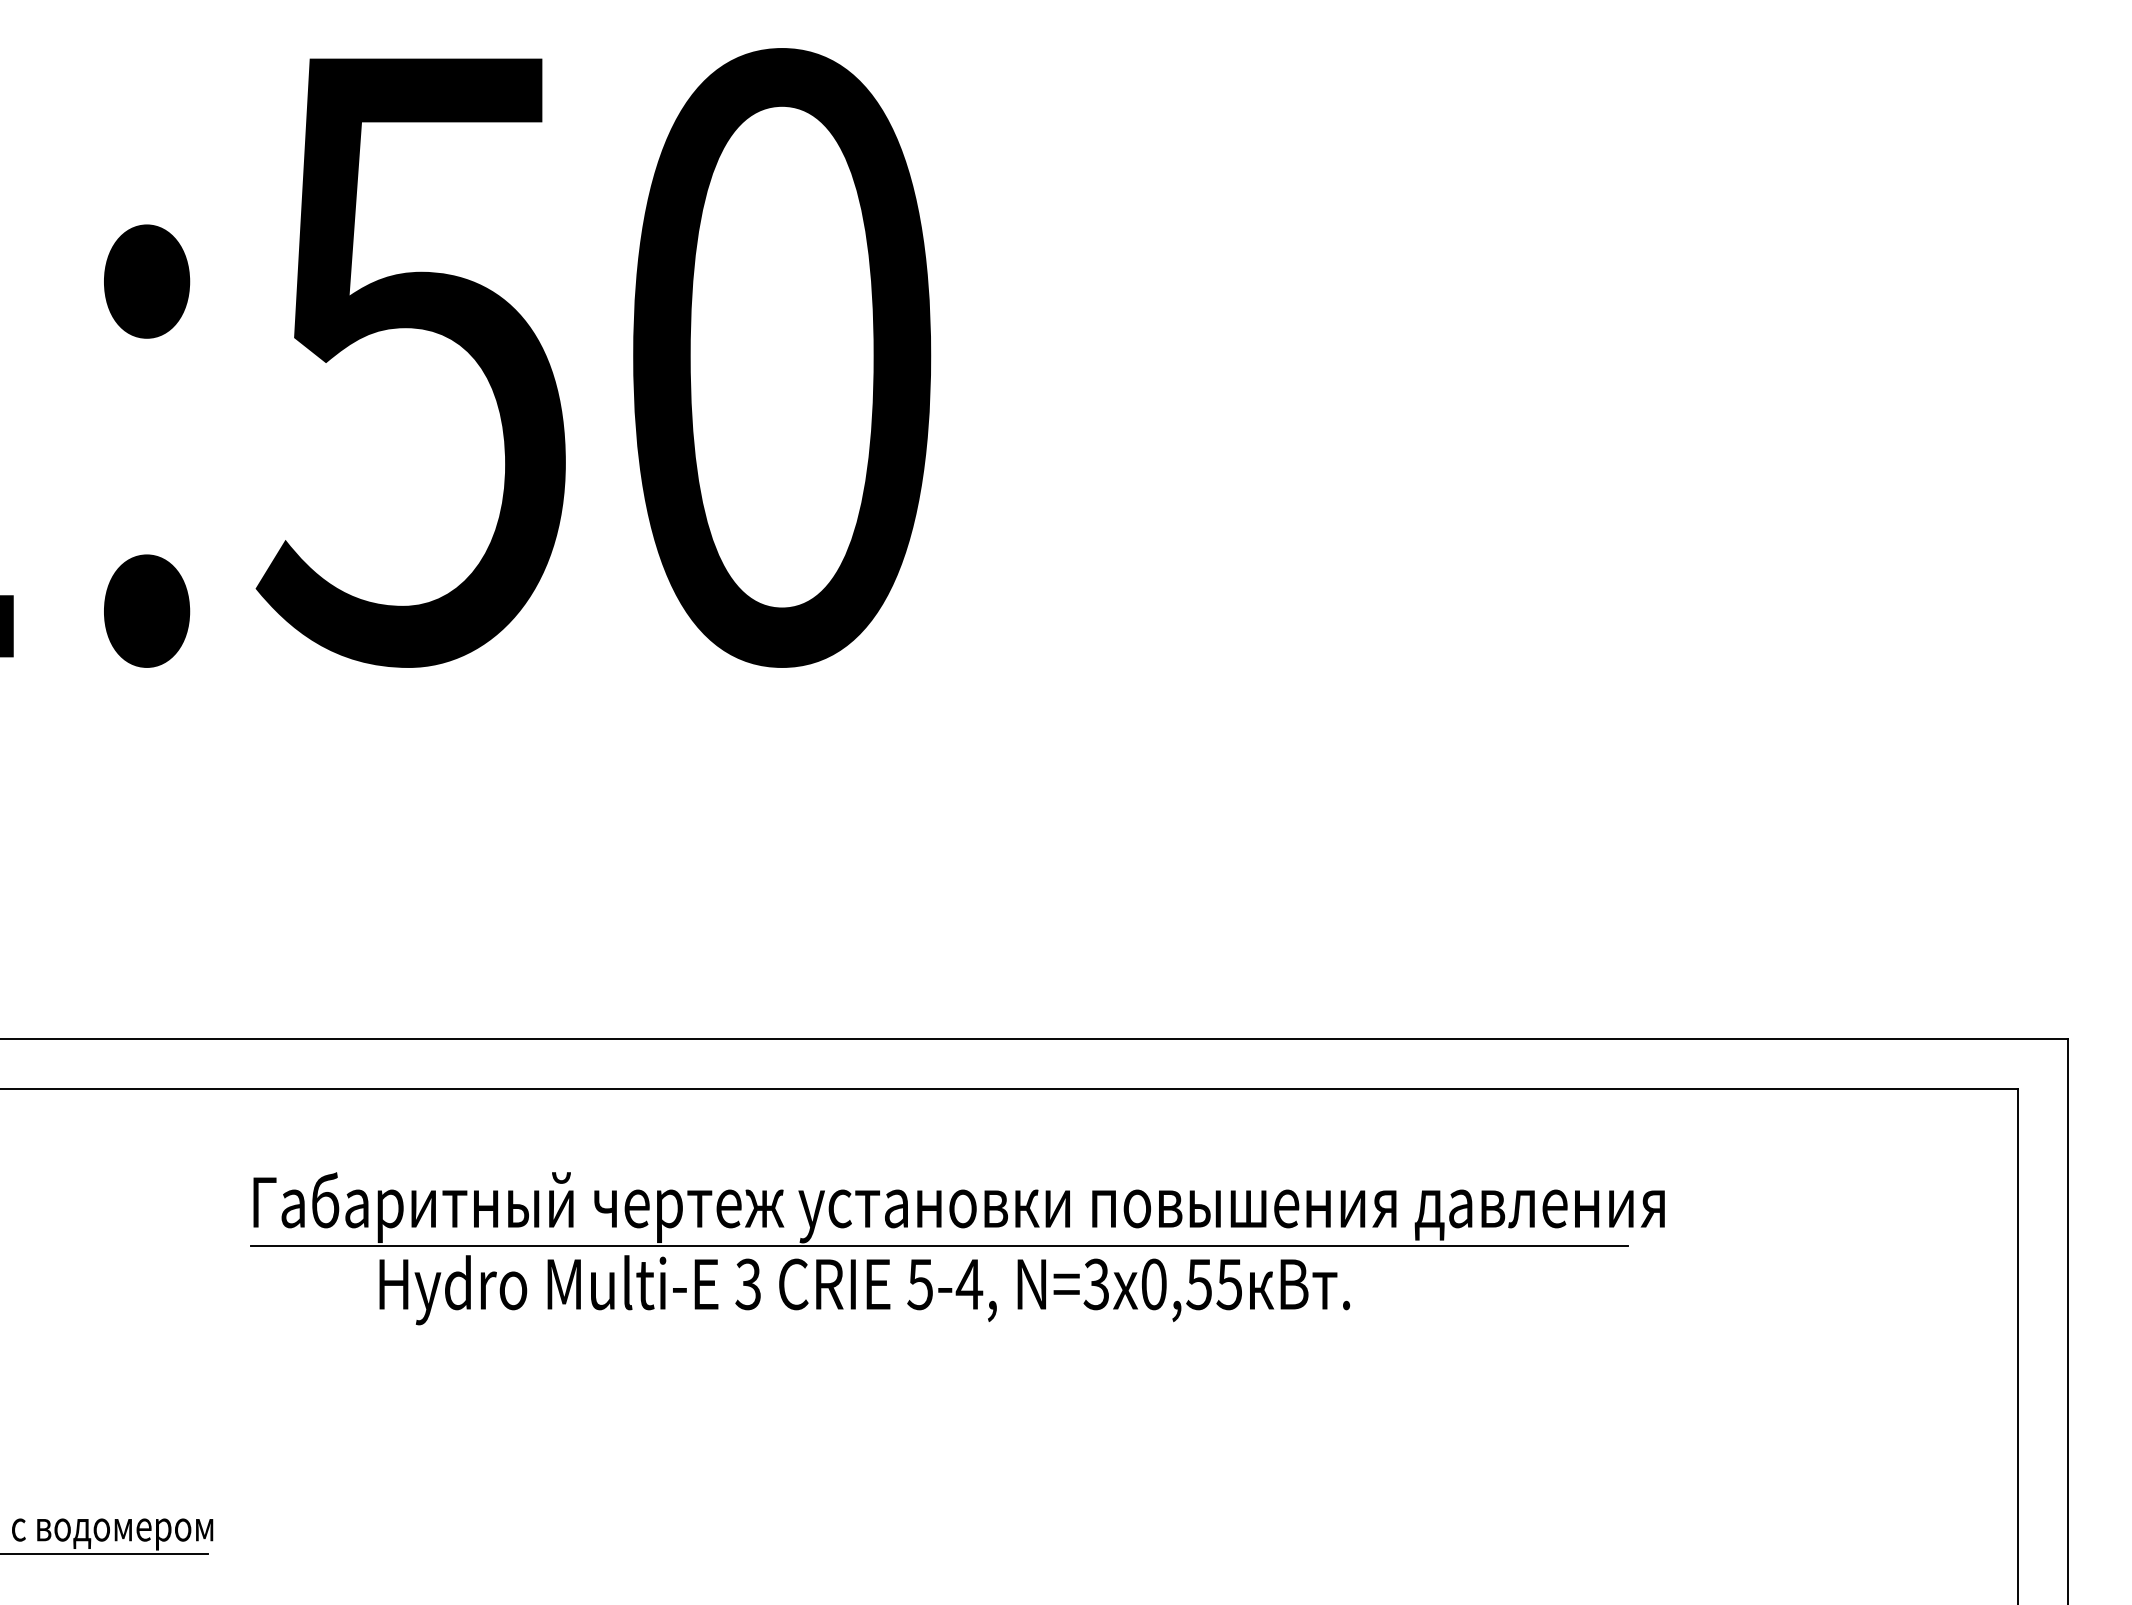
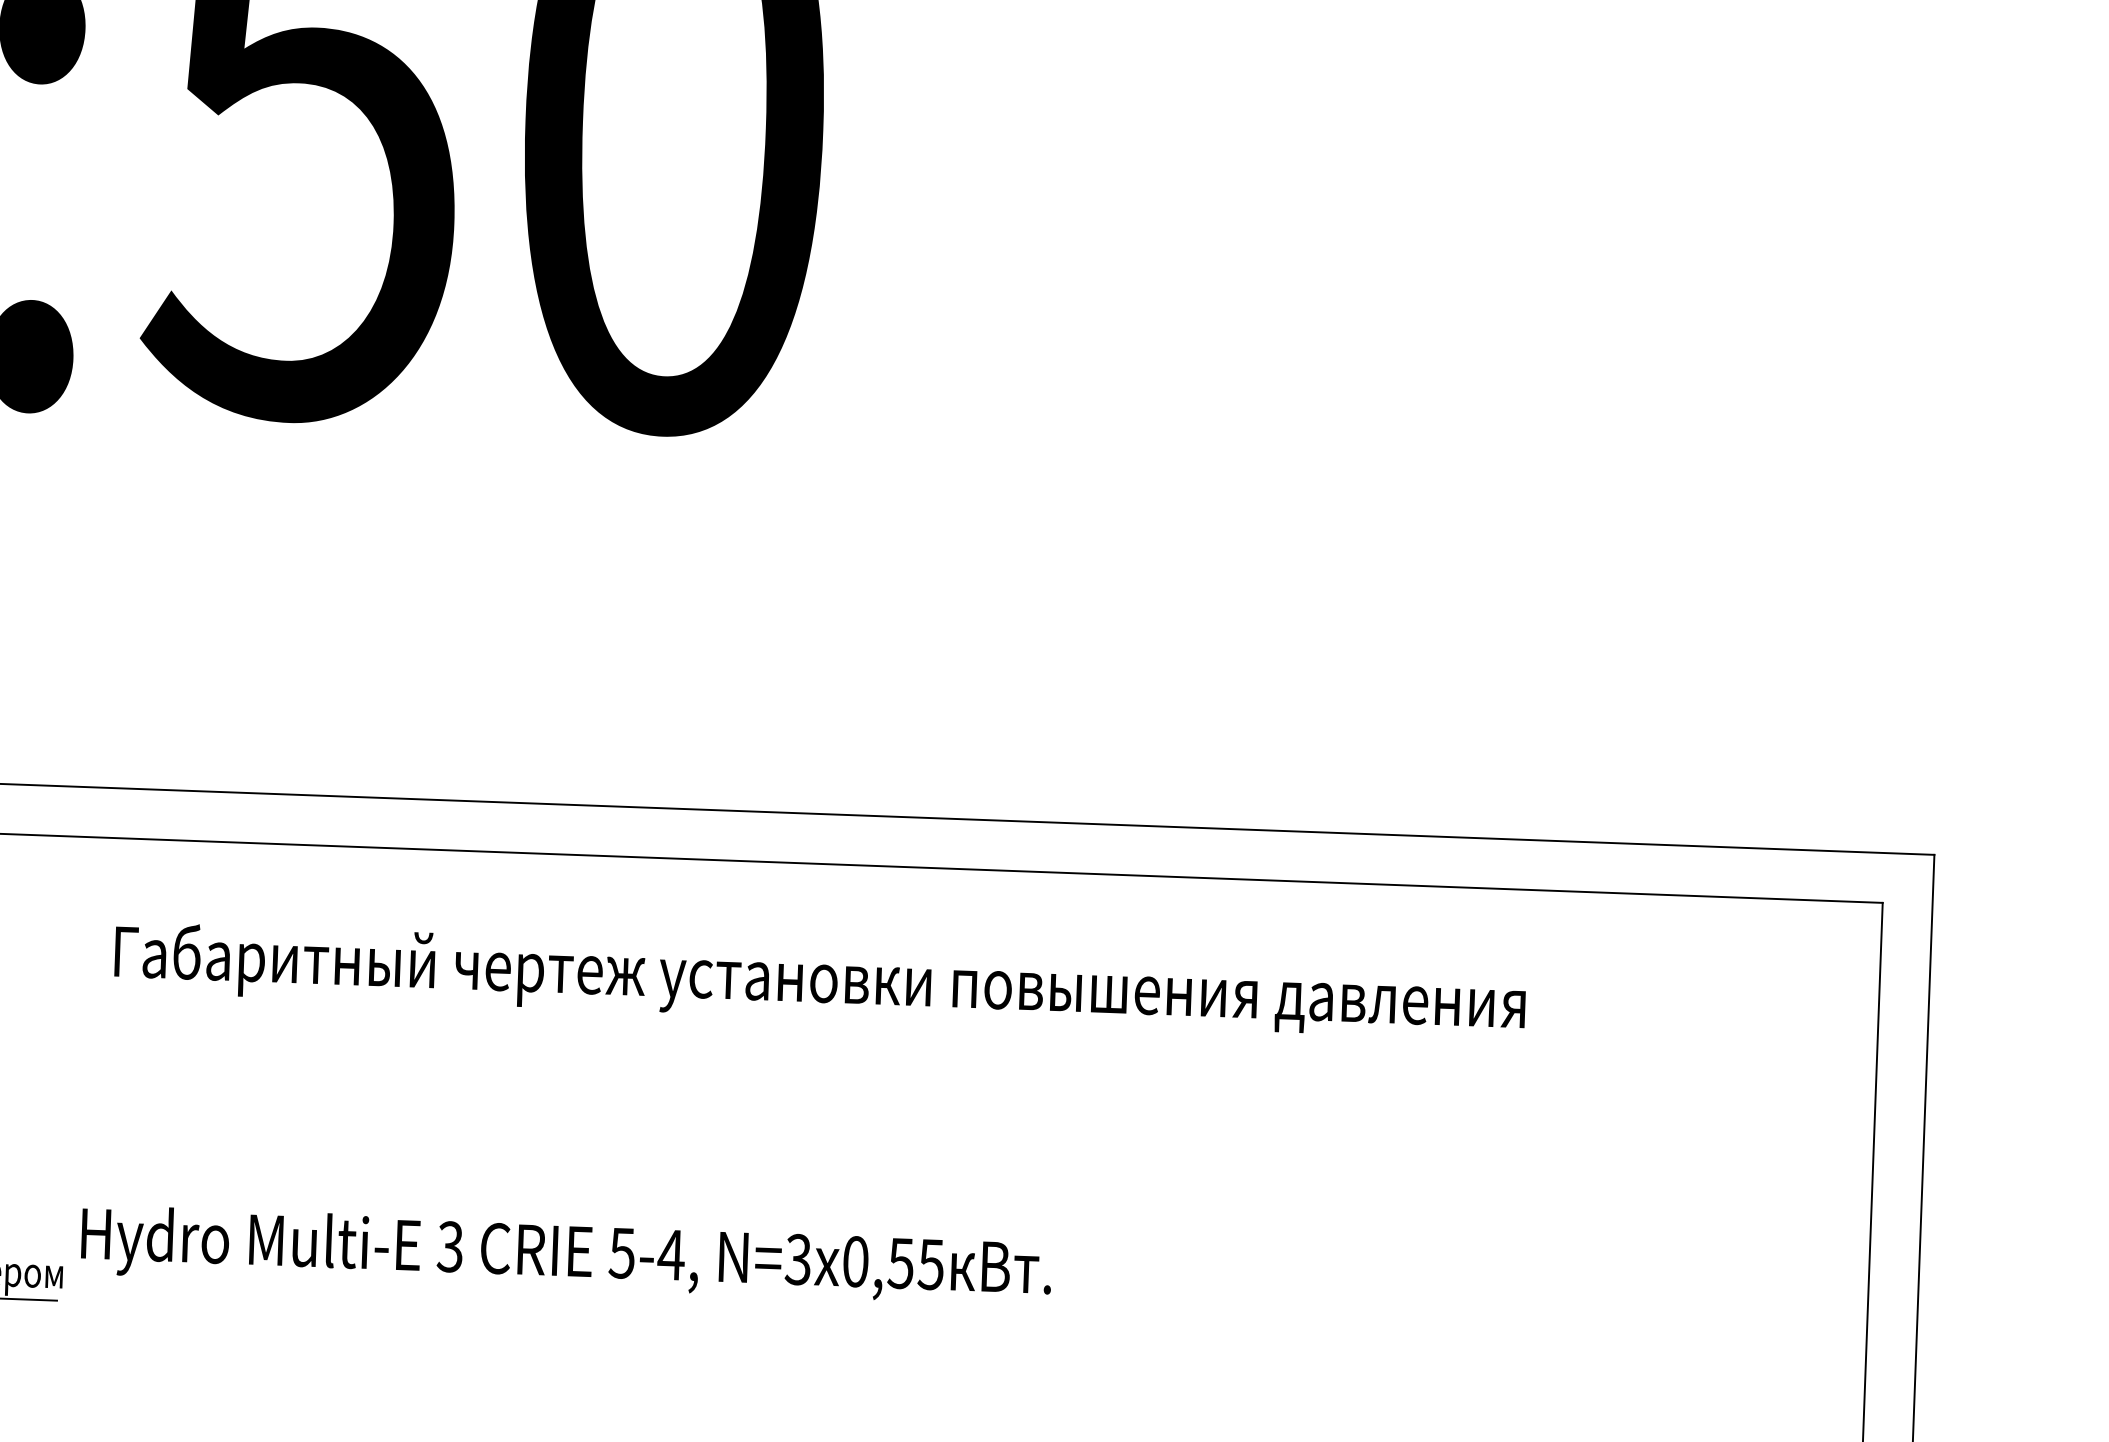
line: (939, 1245) -> (799, 1019), removed
text: (864, 1290) -> (566, 1257), moved

